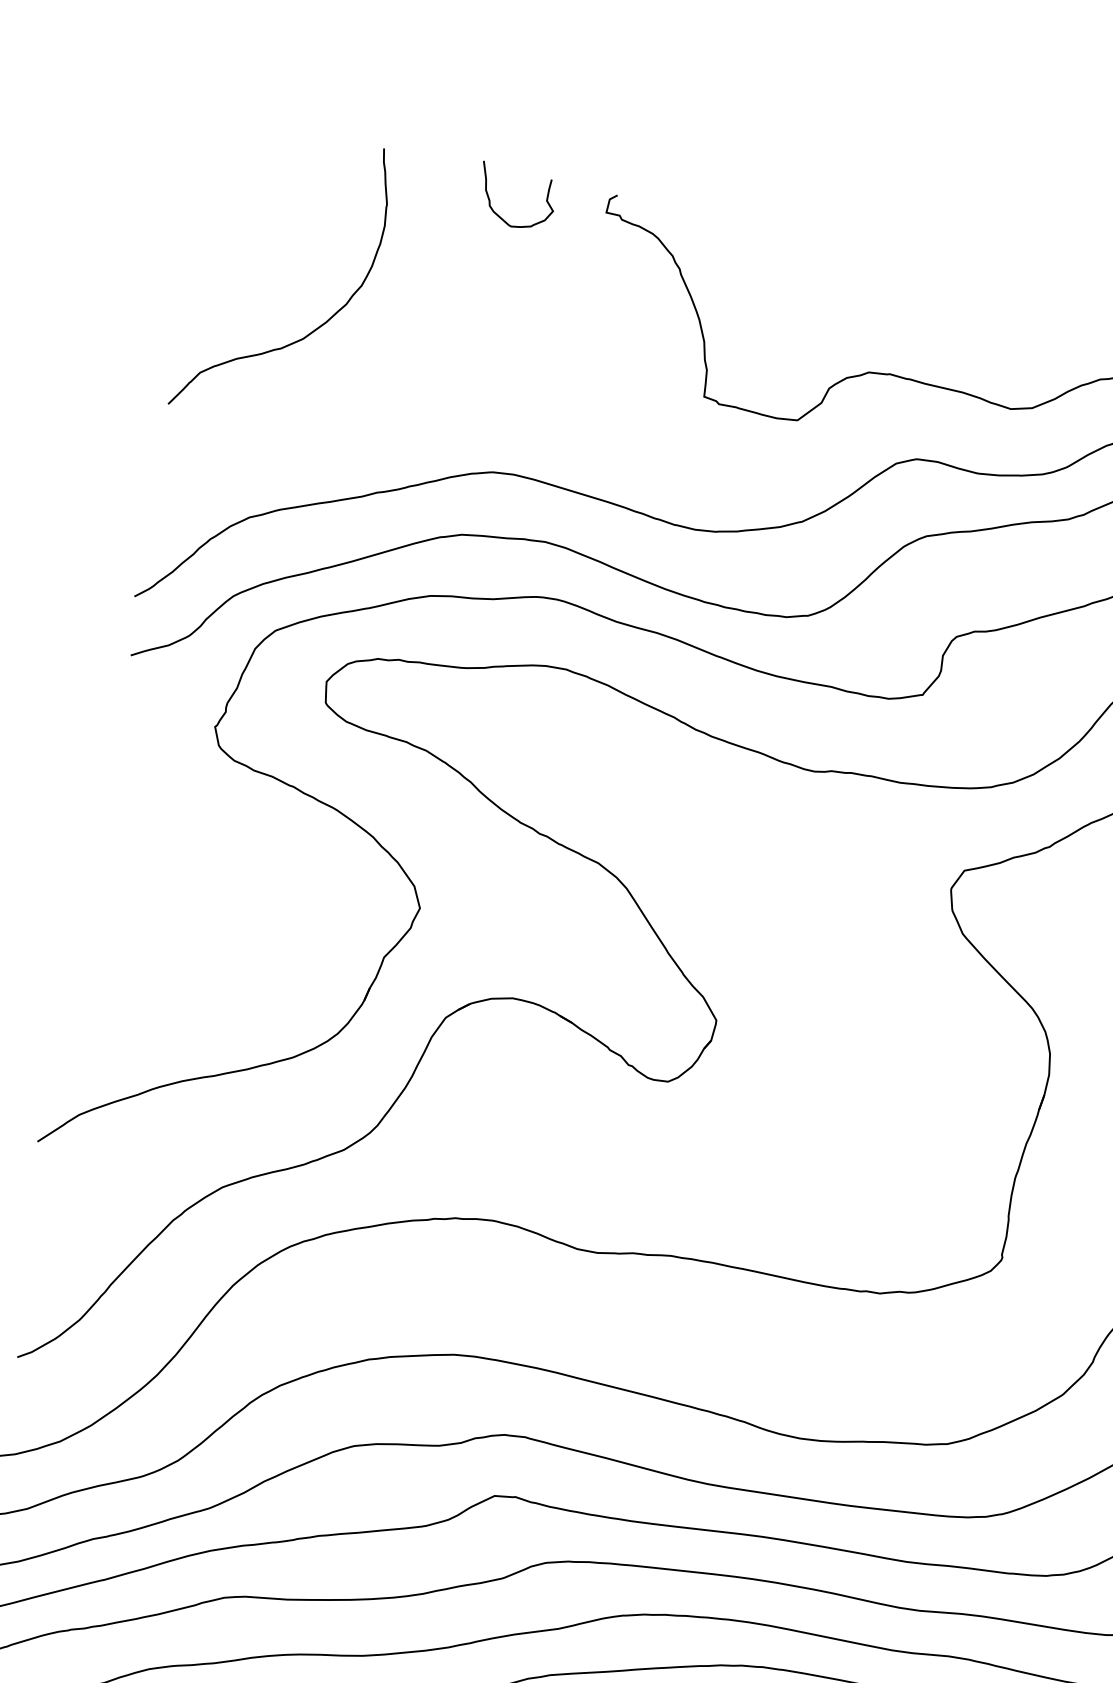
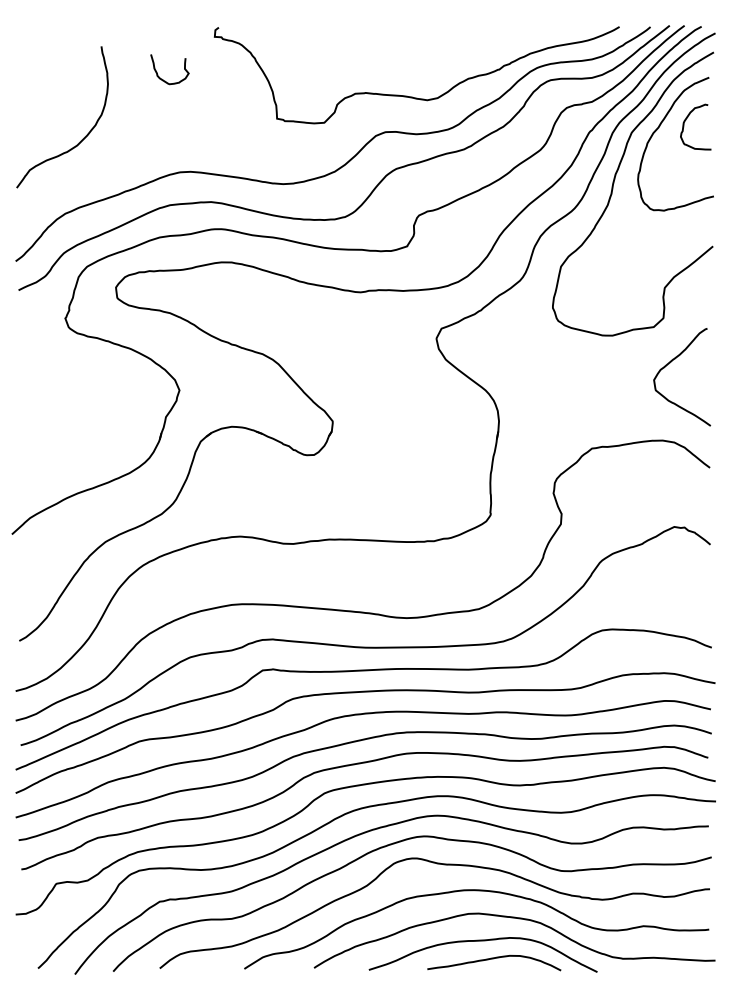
curve: (500, 215) -> (163, 79), moved
curve: (318, 324) -> (83, 137), moved

